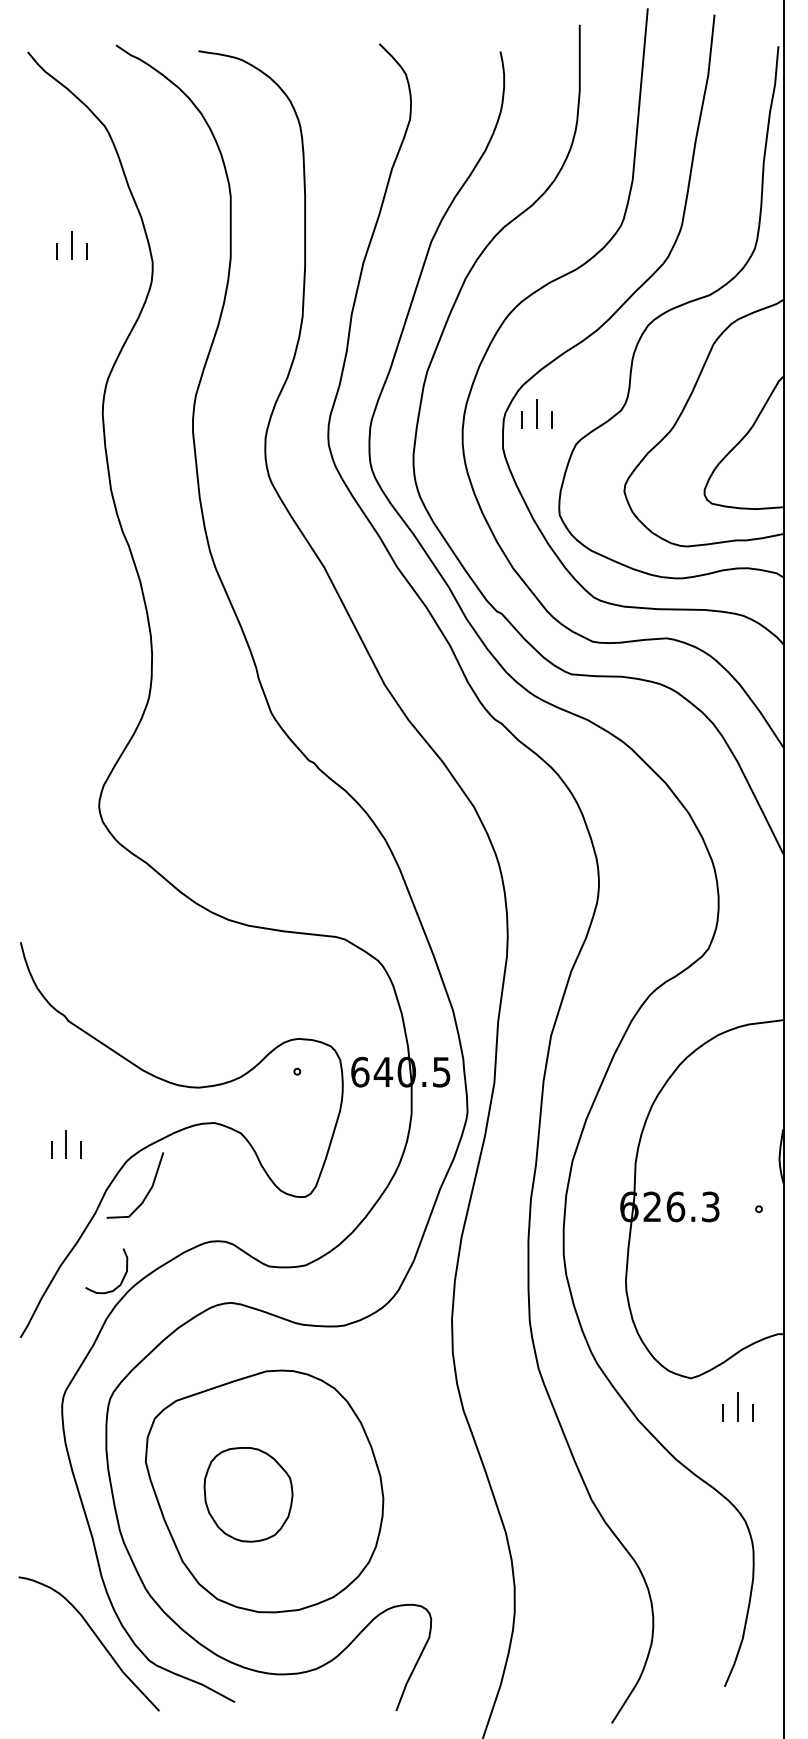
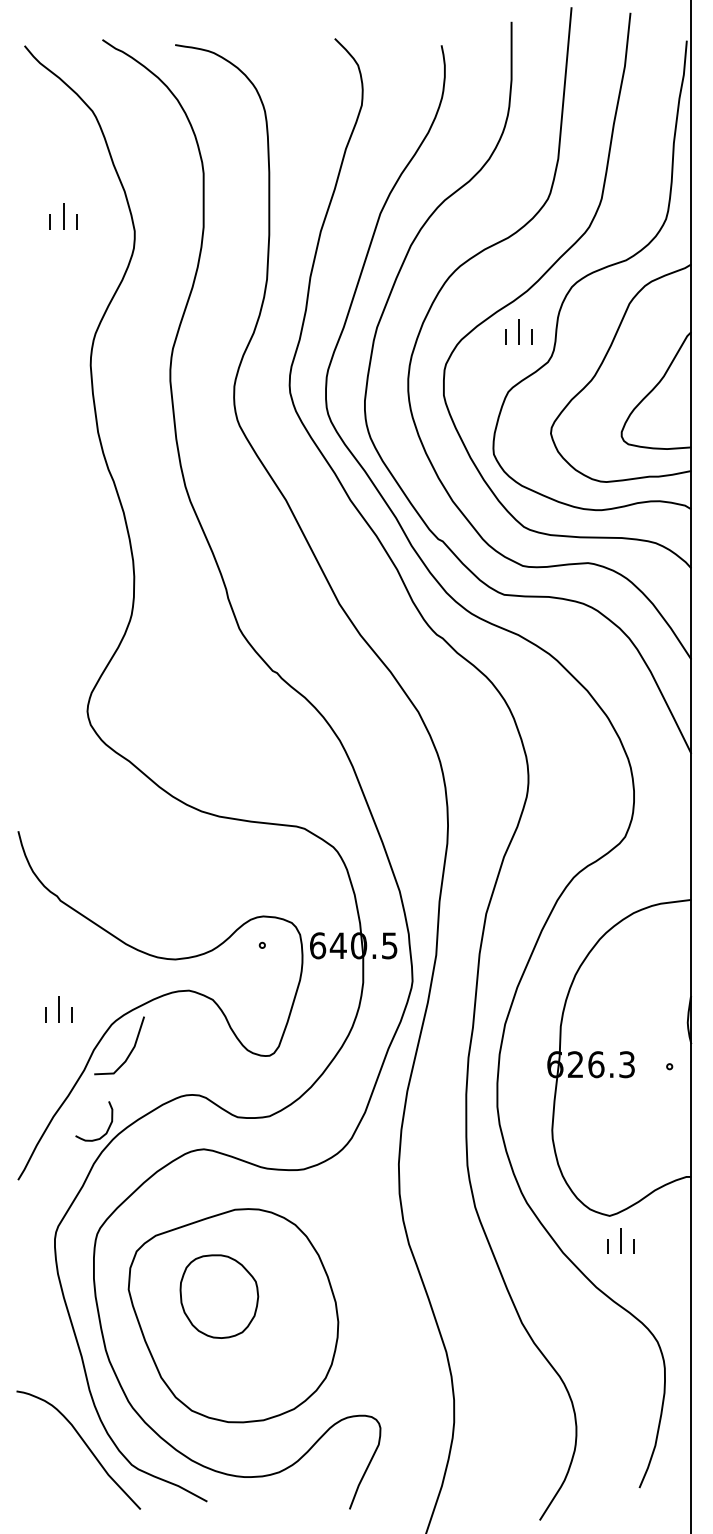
part: (536, 413) -> (518, 331), moved
part: (737, 1406) -> (620, 1240), moved
part: (248, 1494) -> (219, 1296), moved

